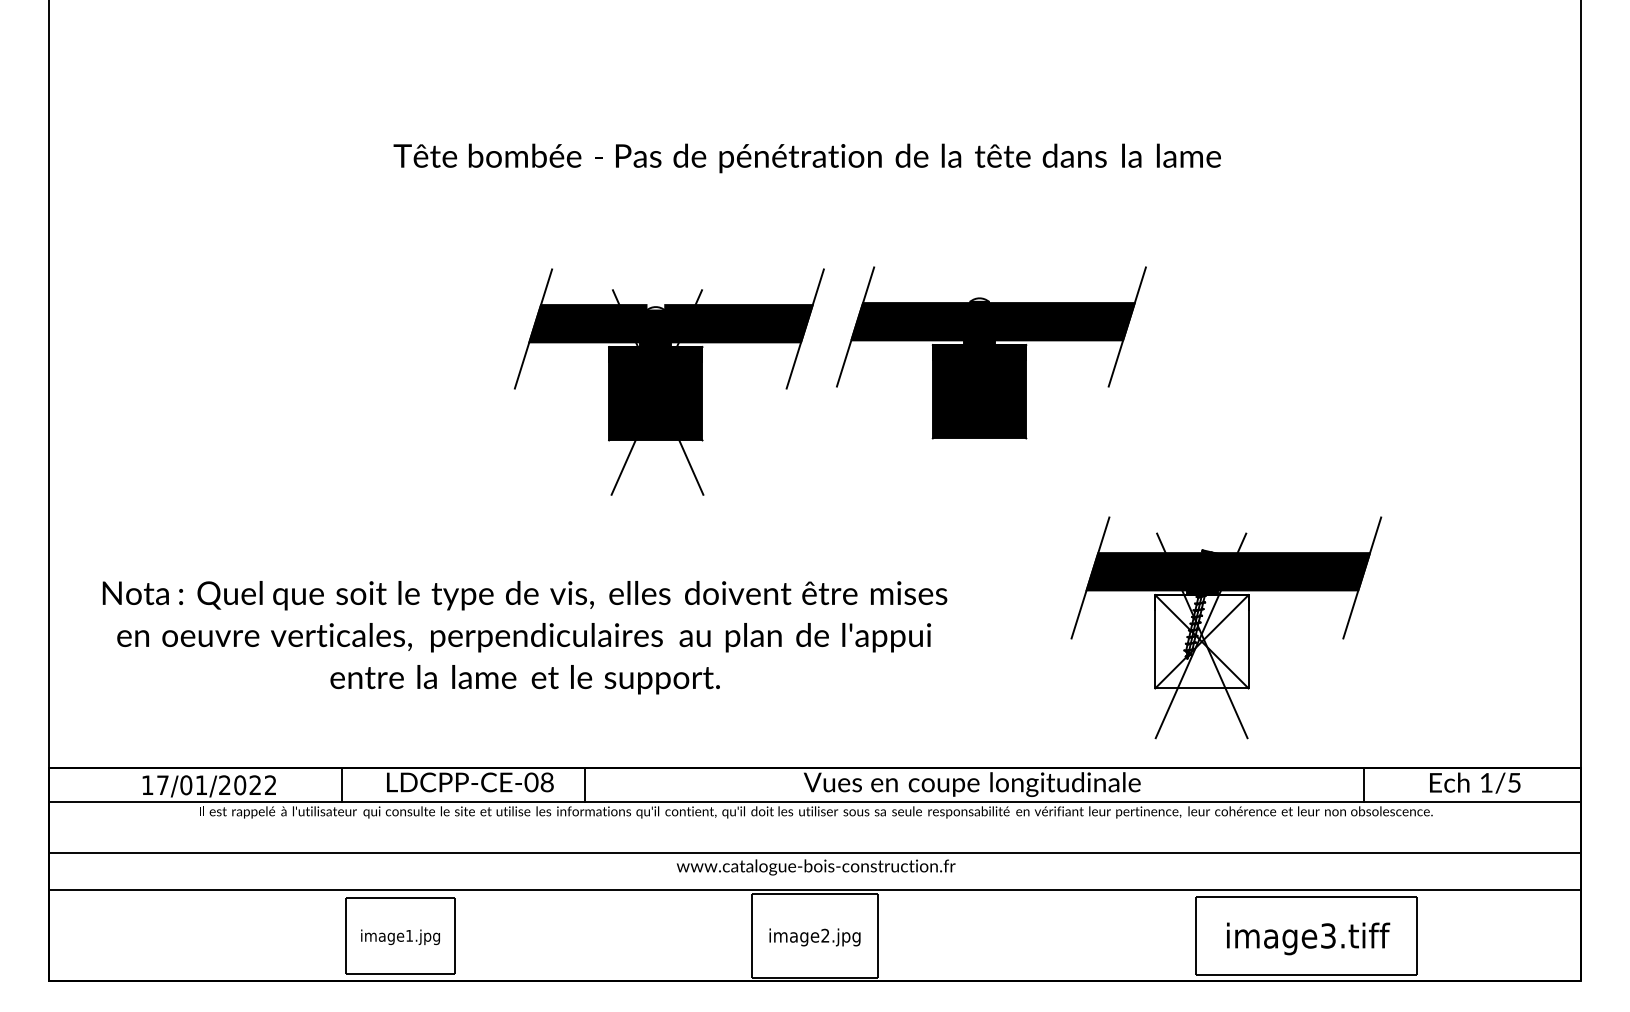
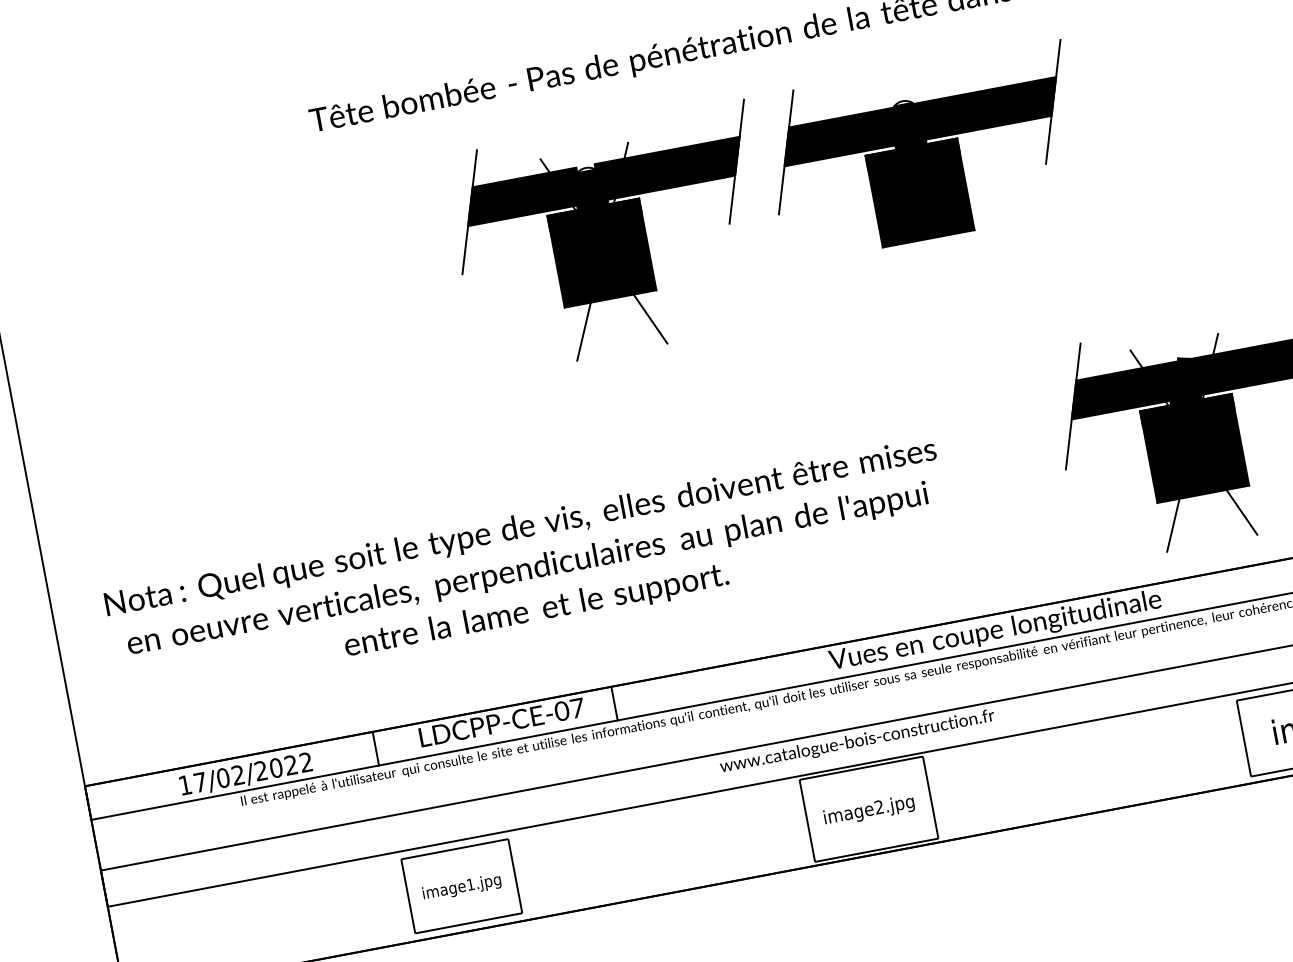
part: (991, 352) -> (924, 152), moved
part: (669, 381) -> (613, 238), moved
fill: (1201, 641) -> (1194, 448), added
text: (547, 782) -> (577, 708), \c16711848;LDCPP-CE-08 -> \c16711848;LDCPP-CE-07
text: (200, 784) -> (237, 774), 17/01/2022 -> 17/02/2022

